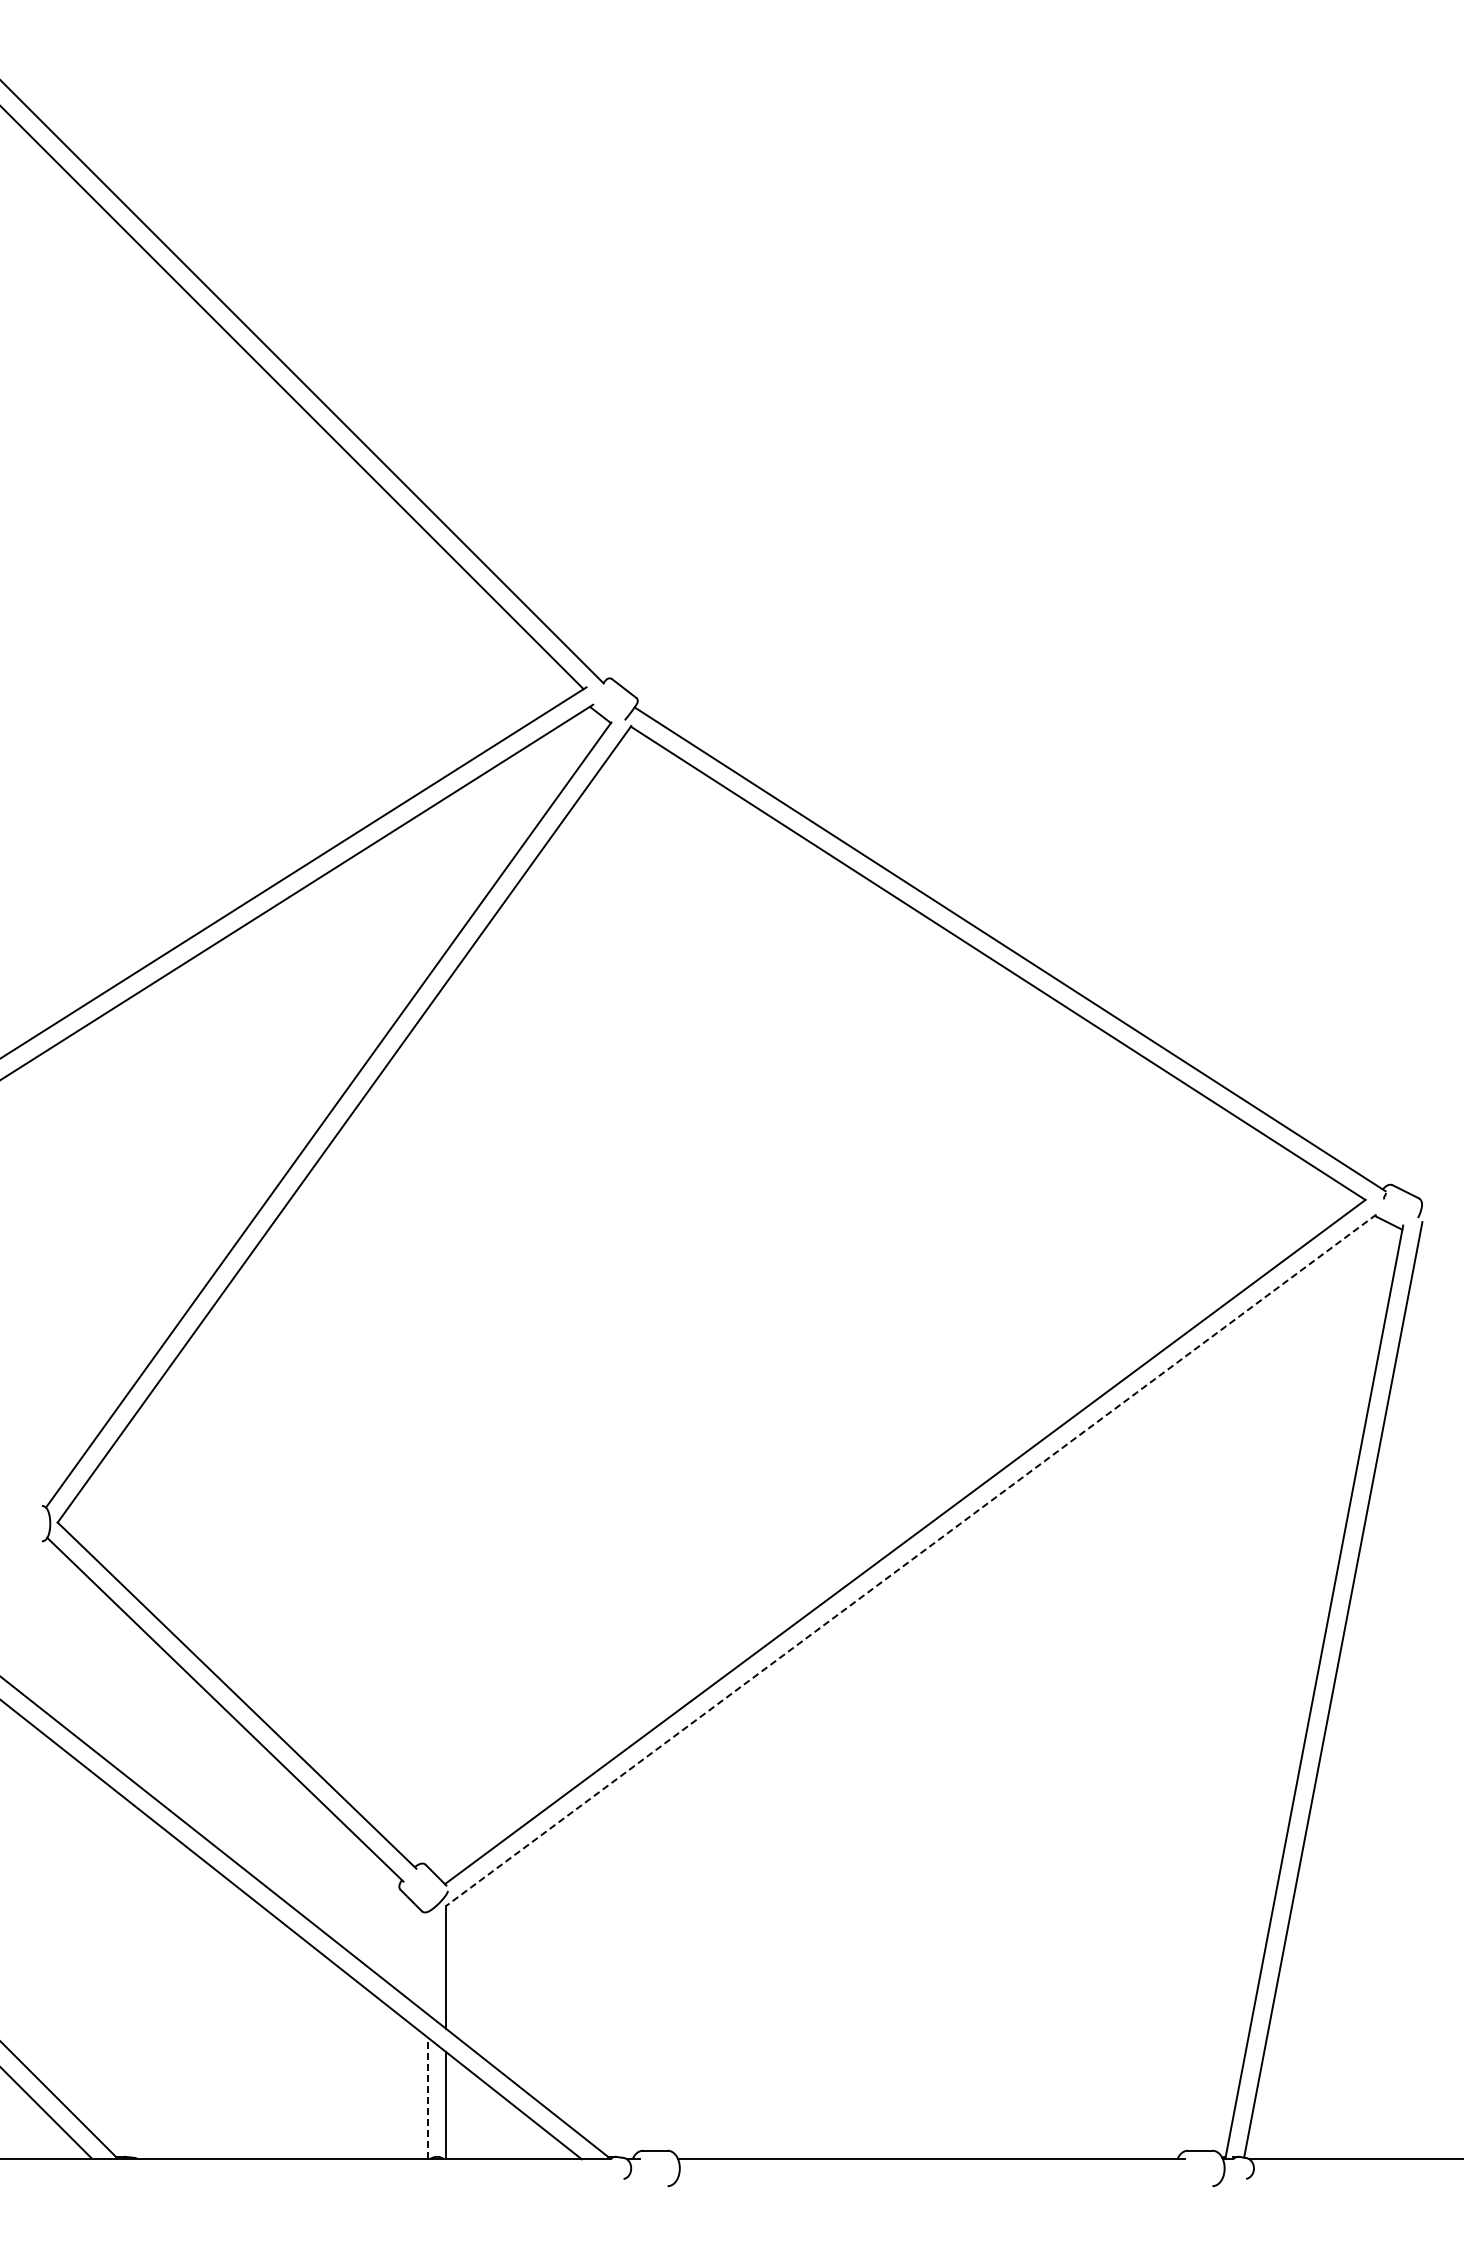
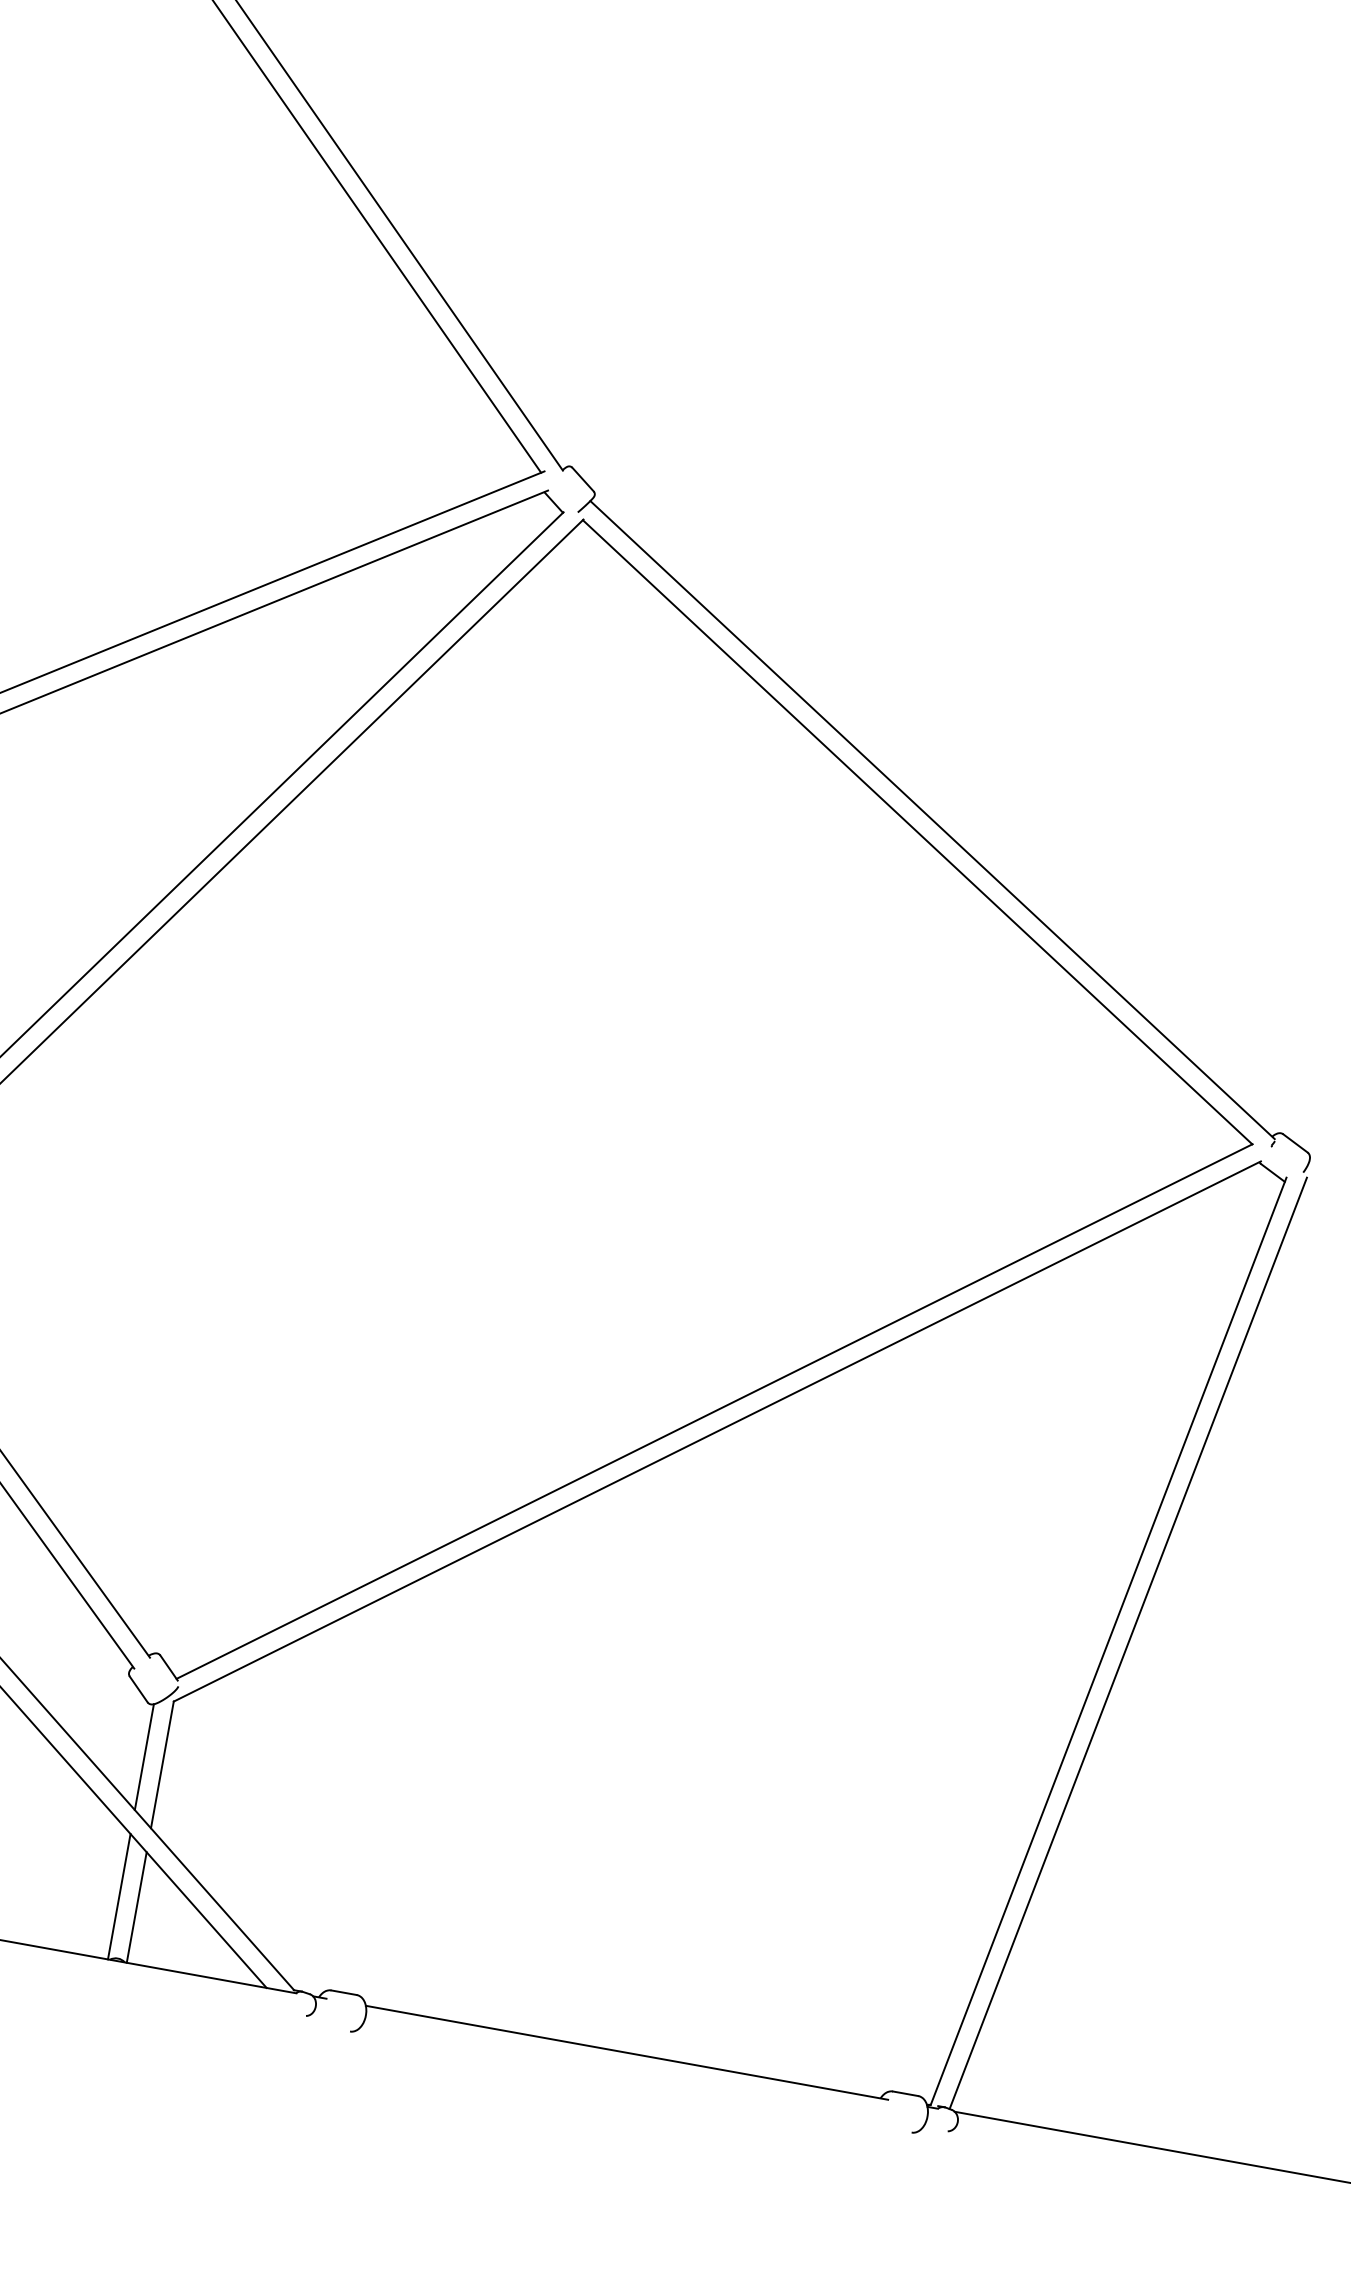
line: (911, 1560) -> (717, 1431), dashed -> solid
line: (427, 1962) -> (144, 1756), added
line: (427, 2098) -> (118, 1896), dashed -> solid

